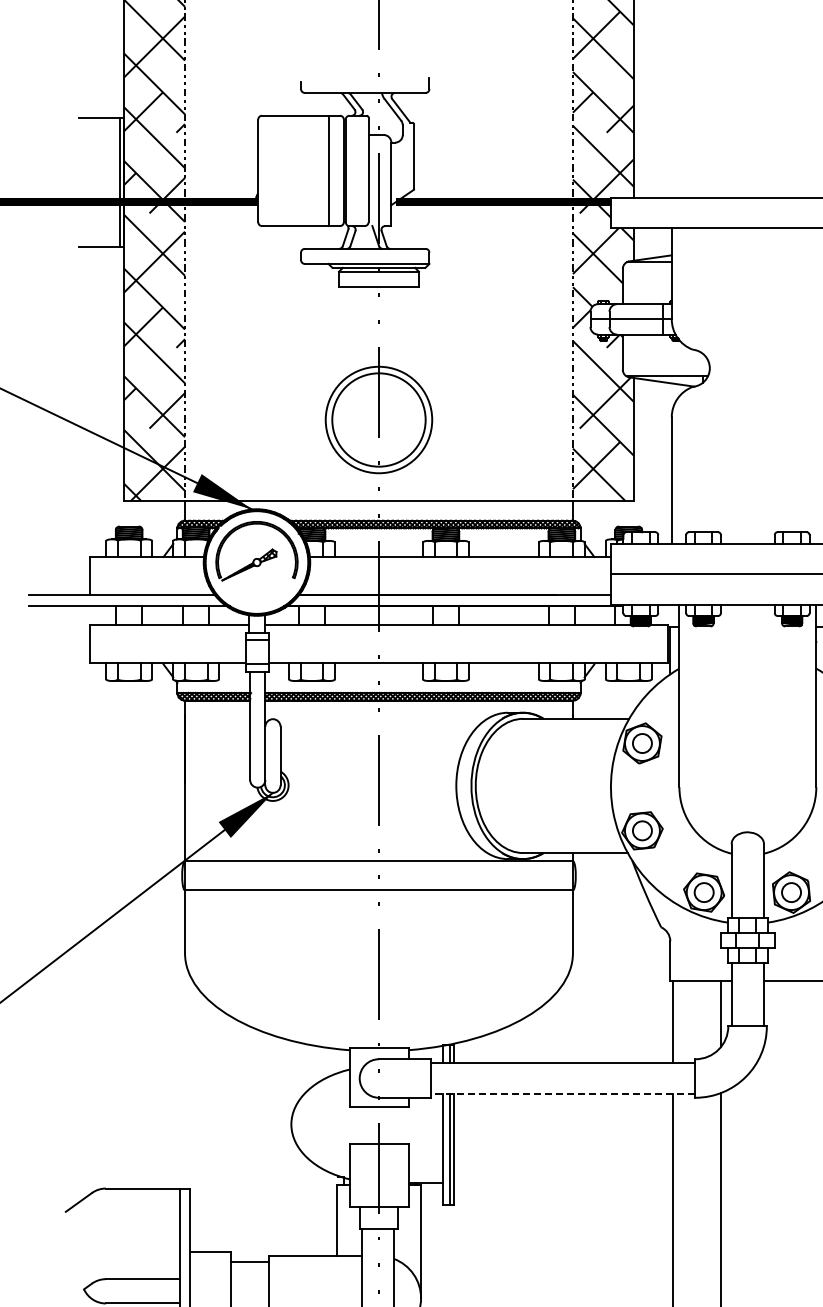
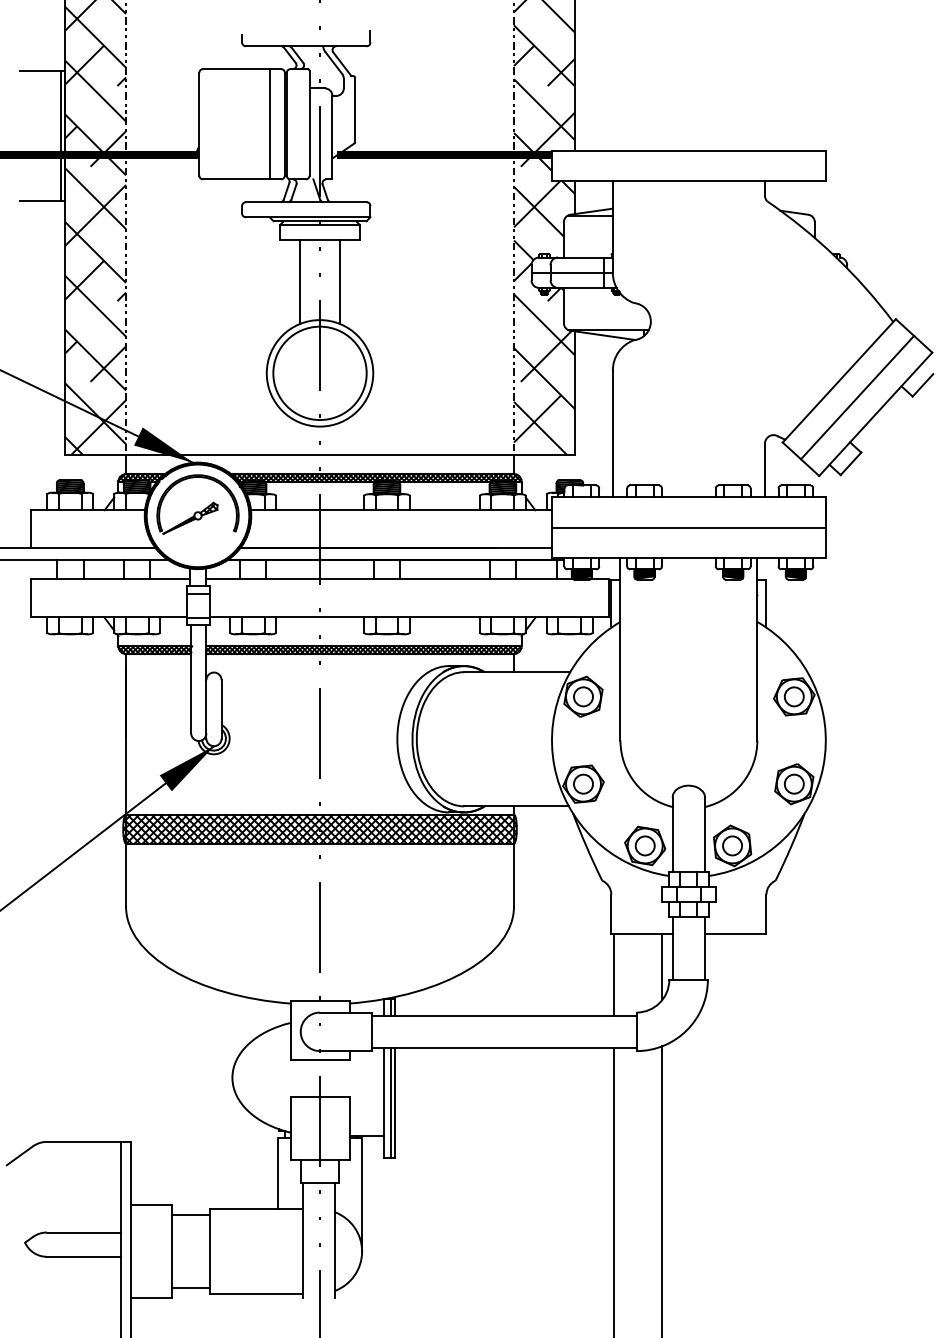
line: (359, 329) -> (300, 282), added
line: (398, 329) -> (339, 282), added
hatch: (378, 875) -> (319, 828), added
line: (562, 1094) -> (503, 1047), dashed -> solid

